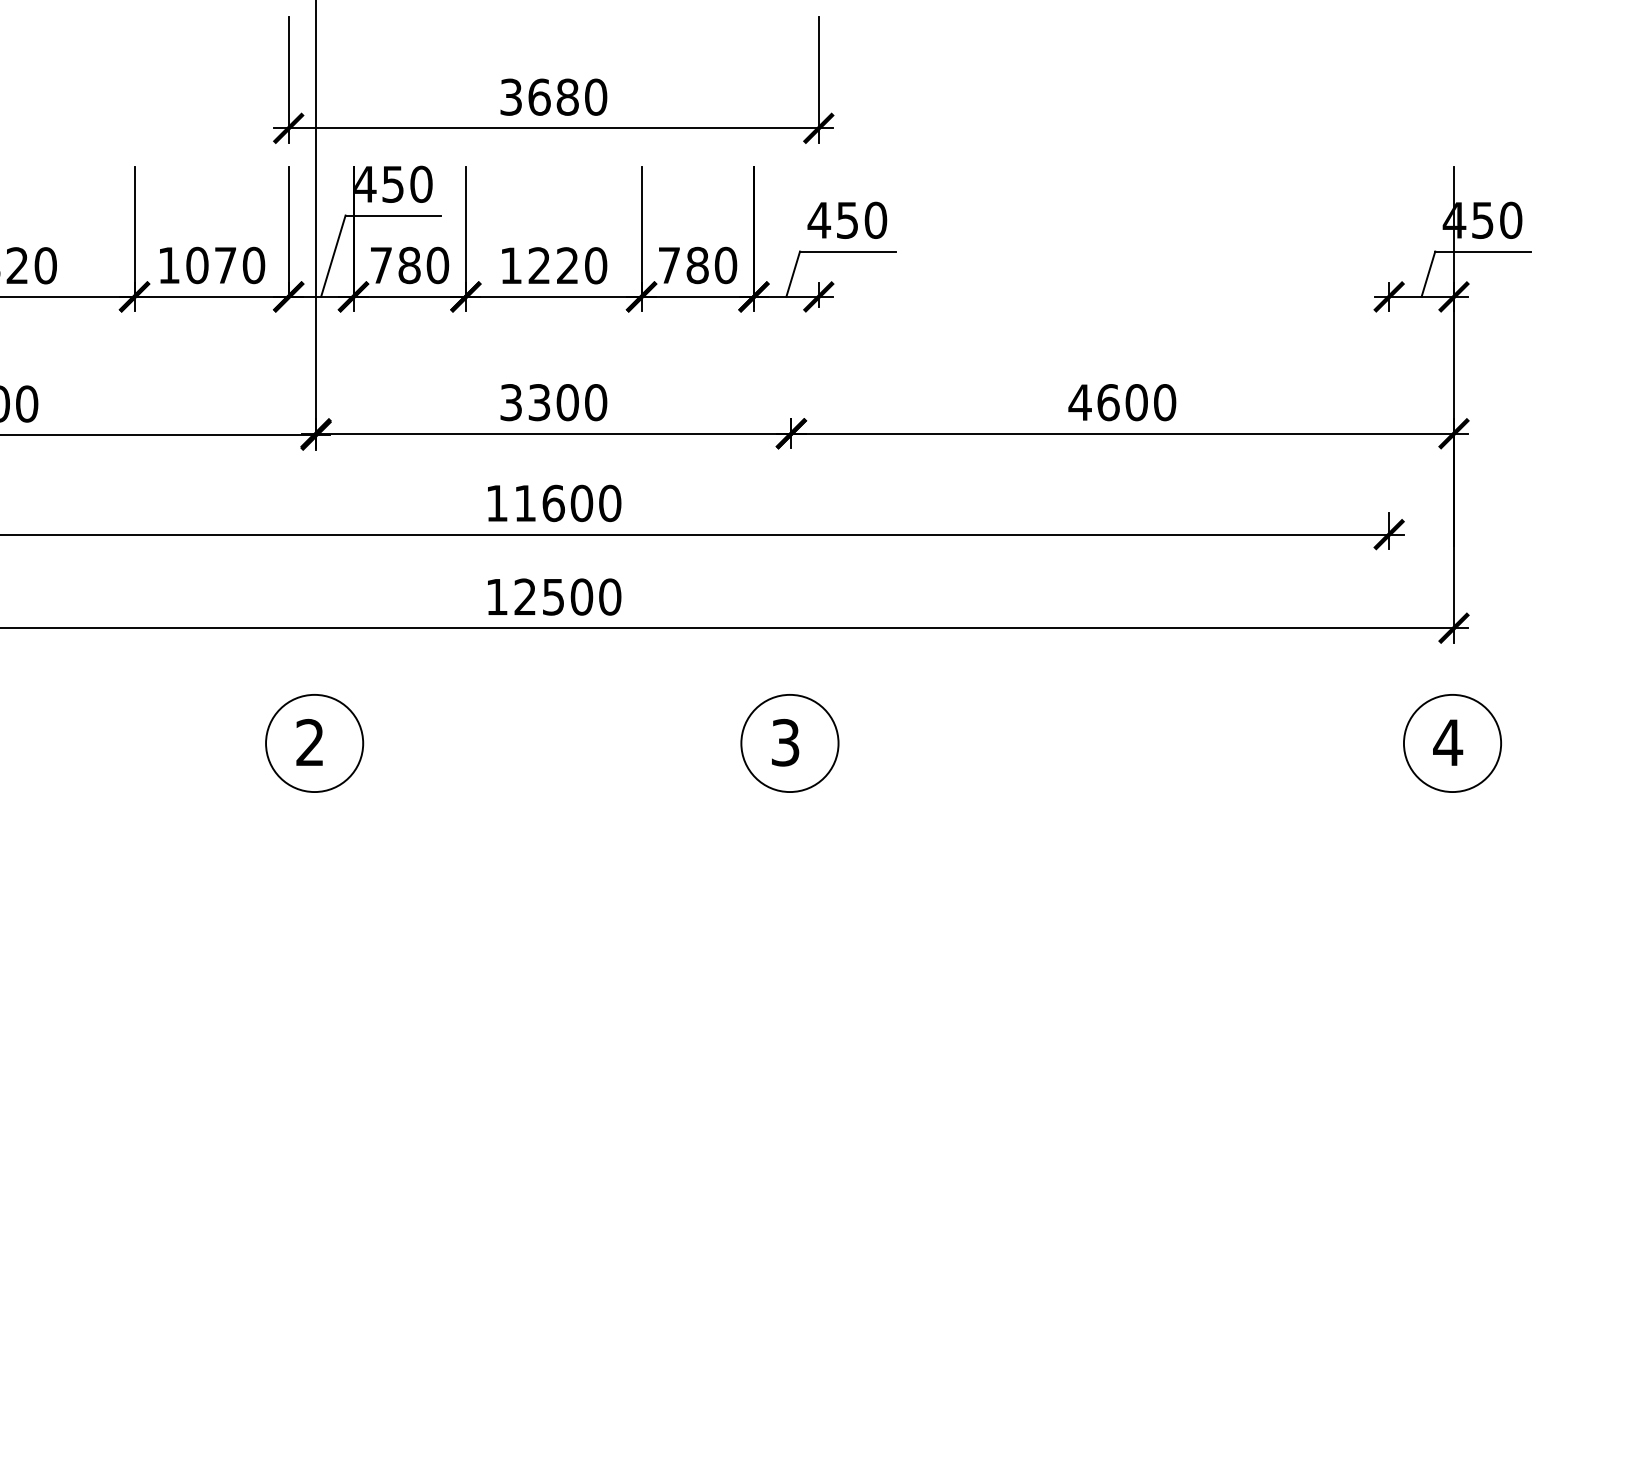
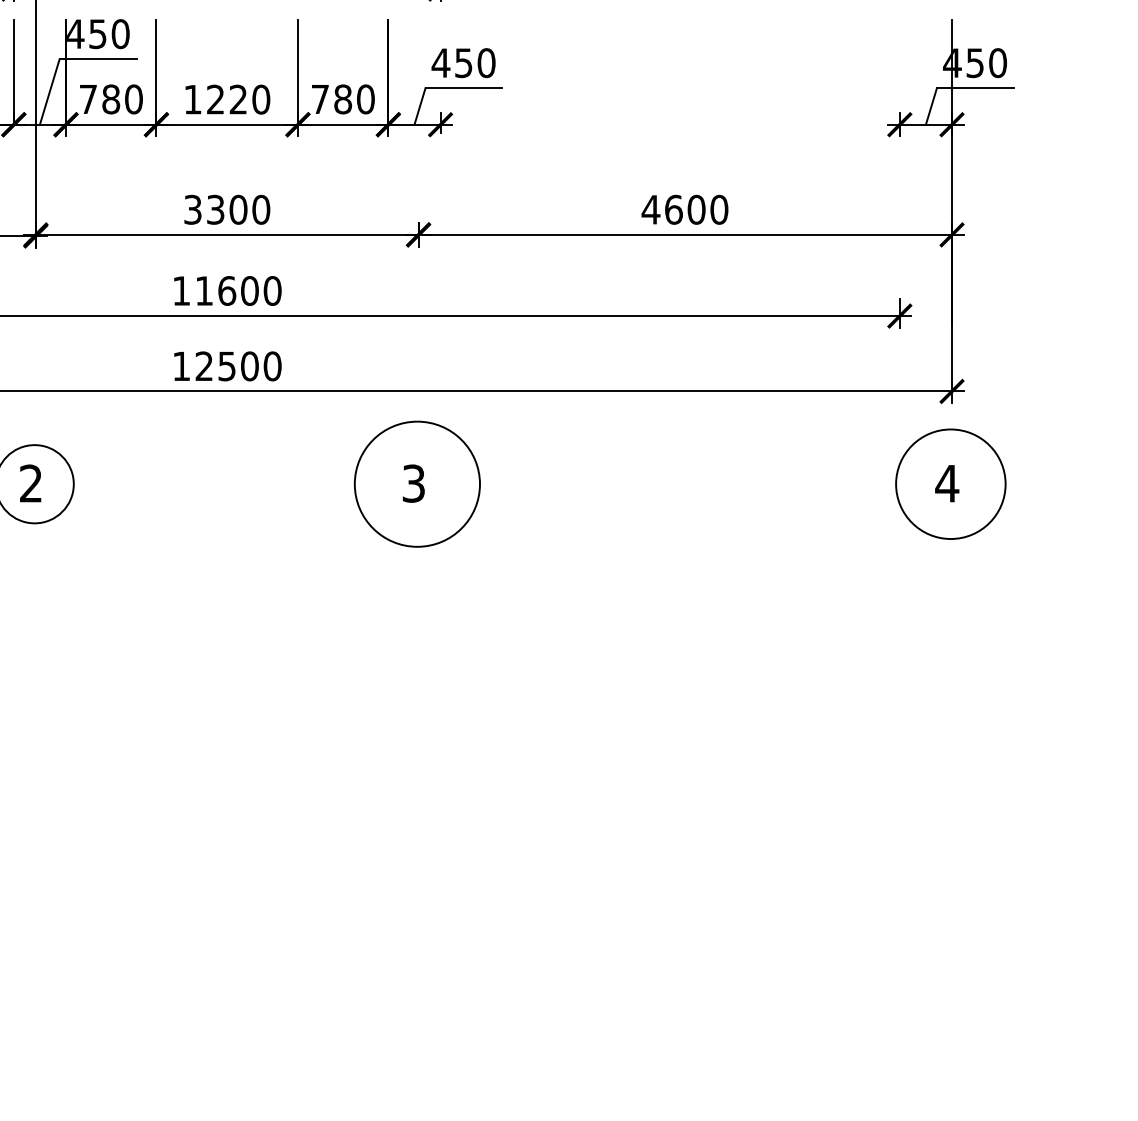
circle: (789, 743) -> (417, 484), size x1.6
circle: (1452, 743) -> (950, 484), size x1.4

